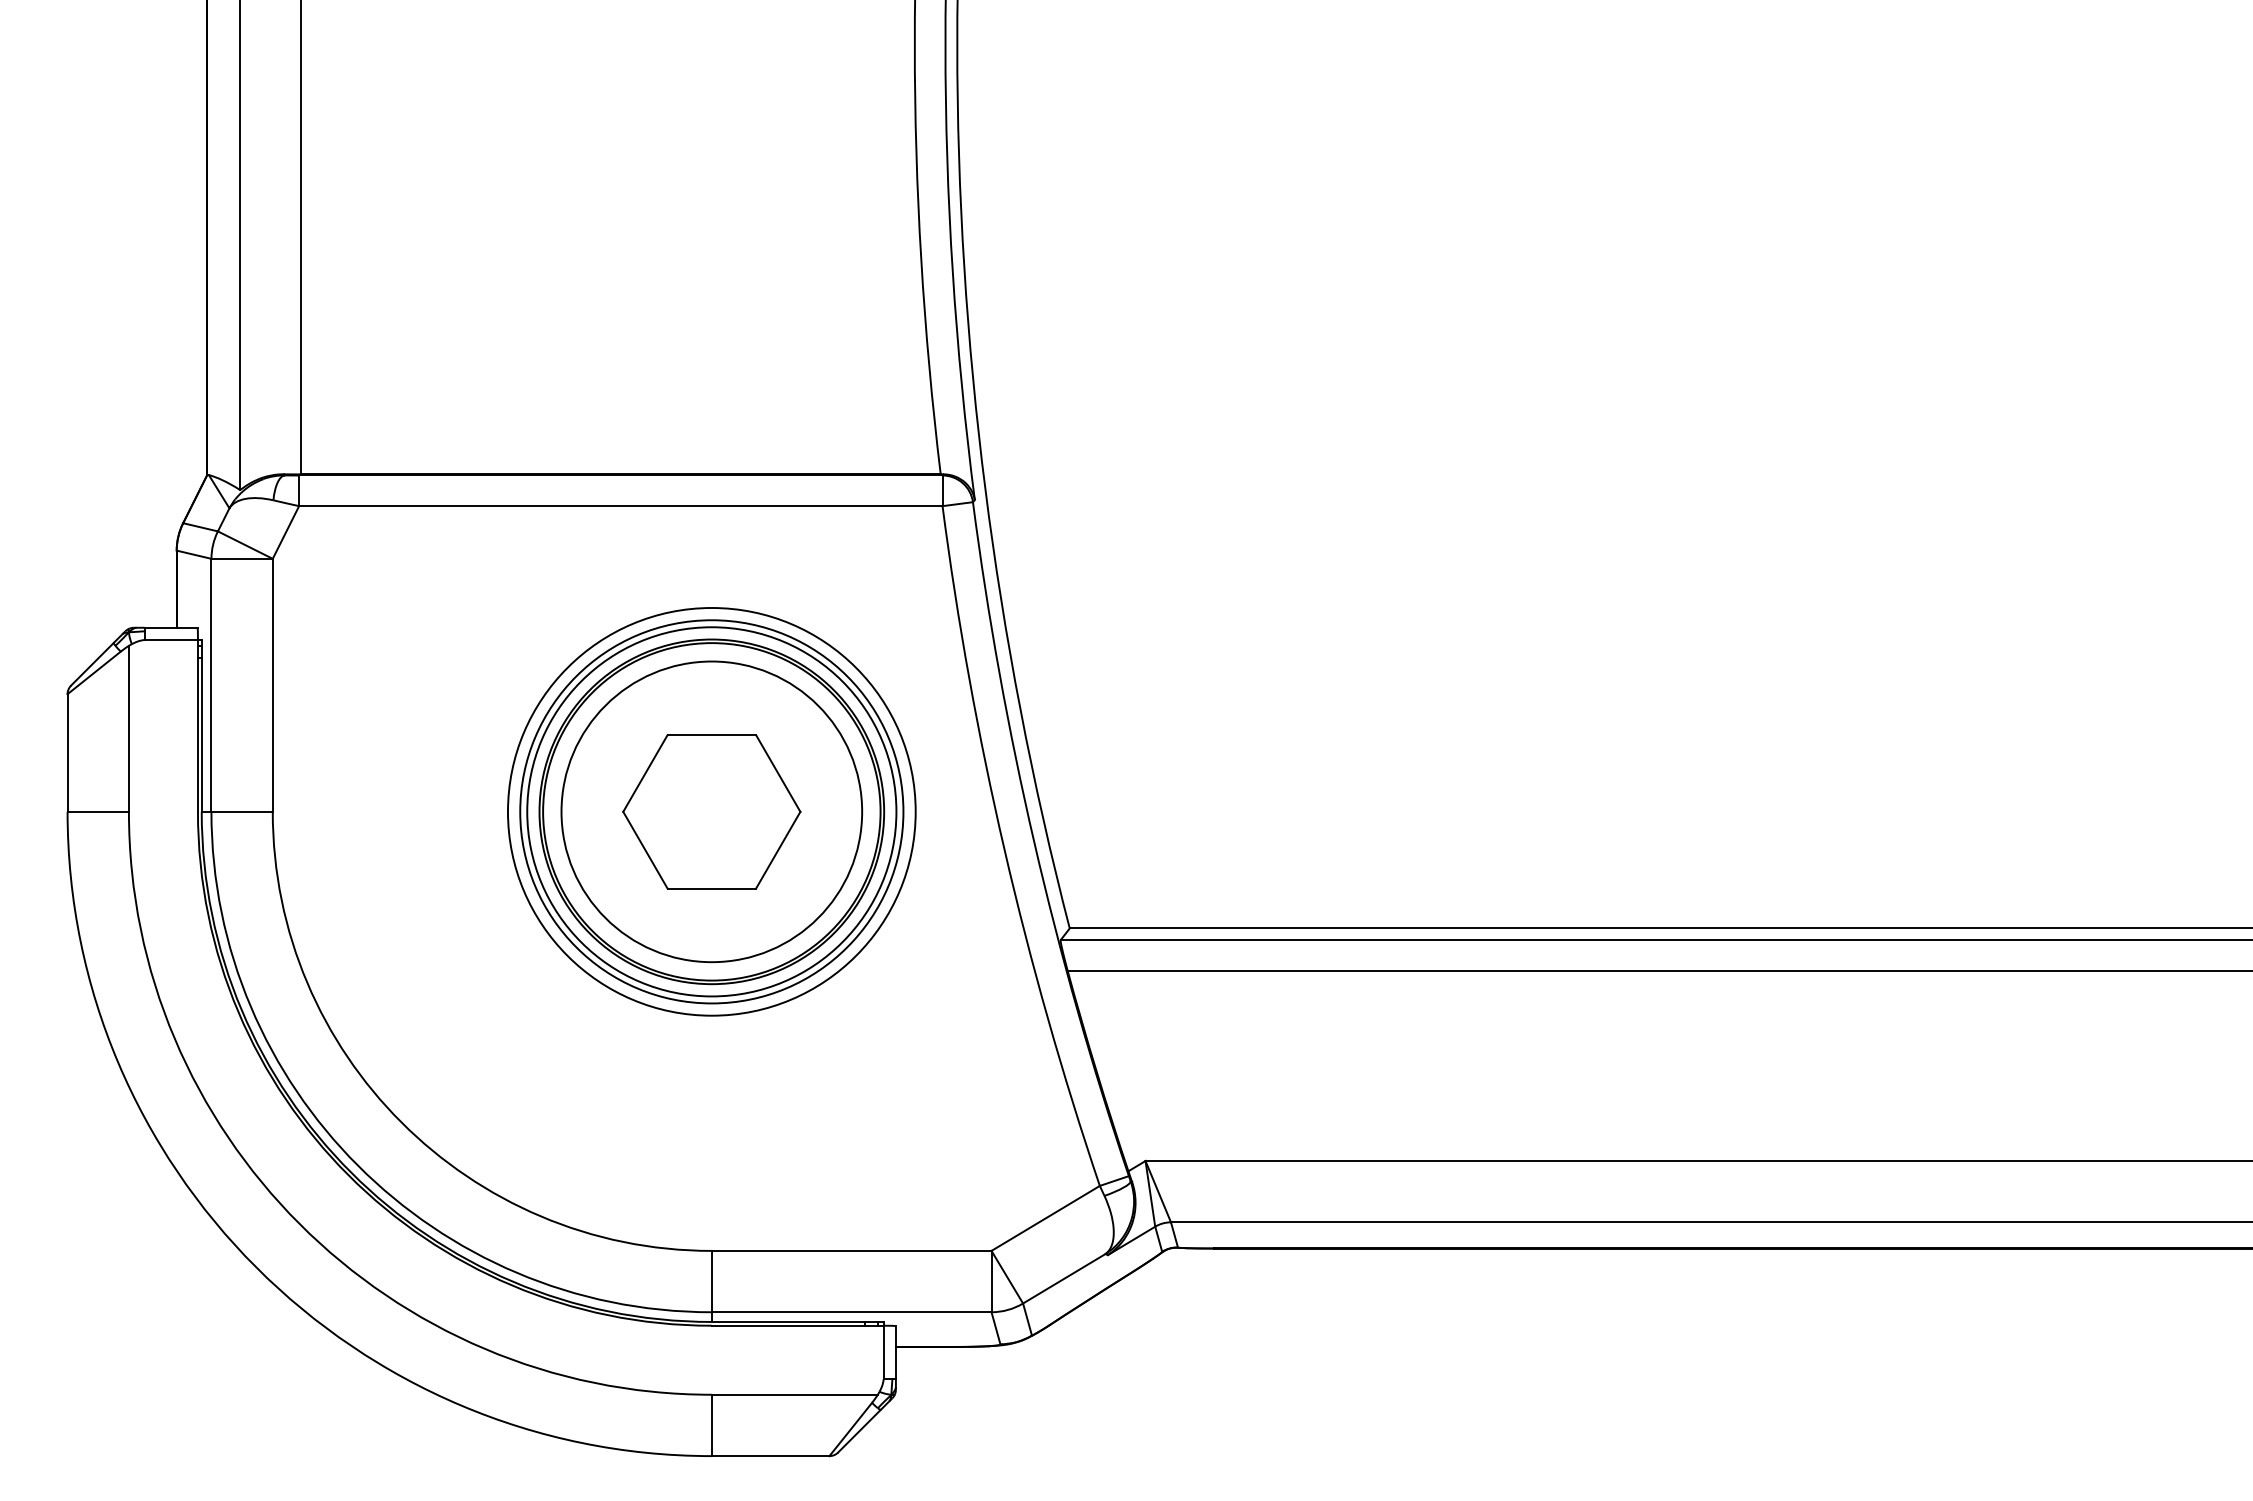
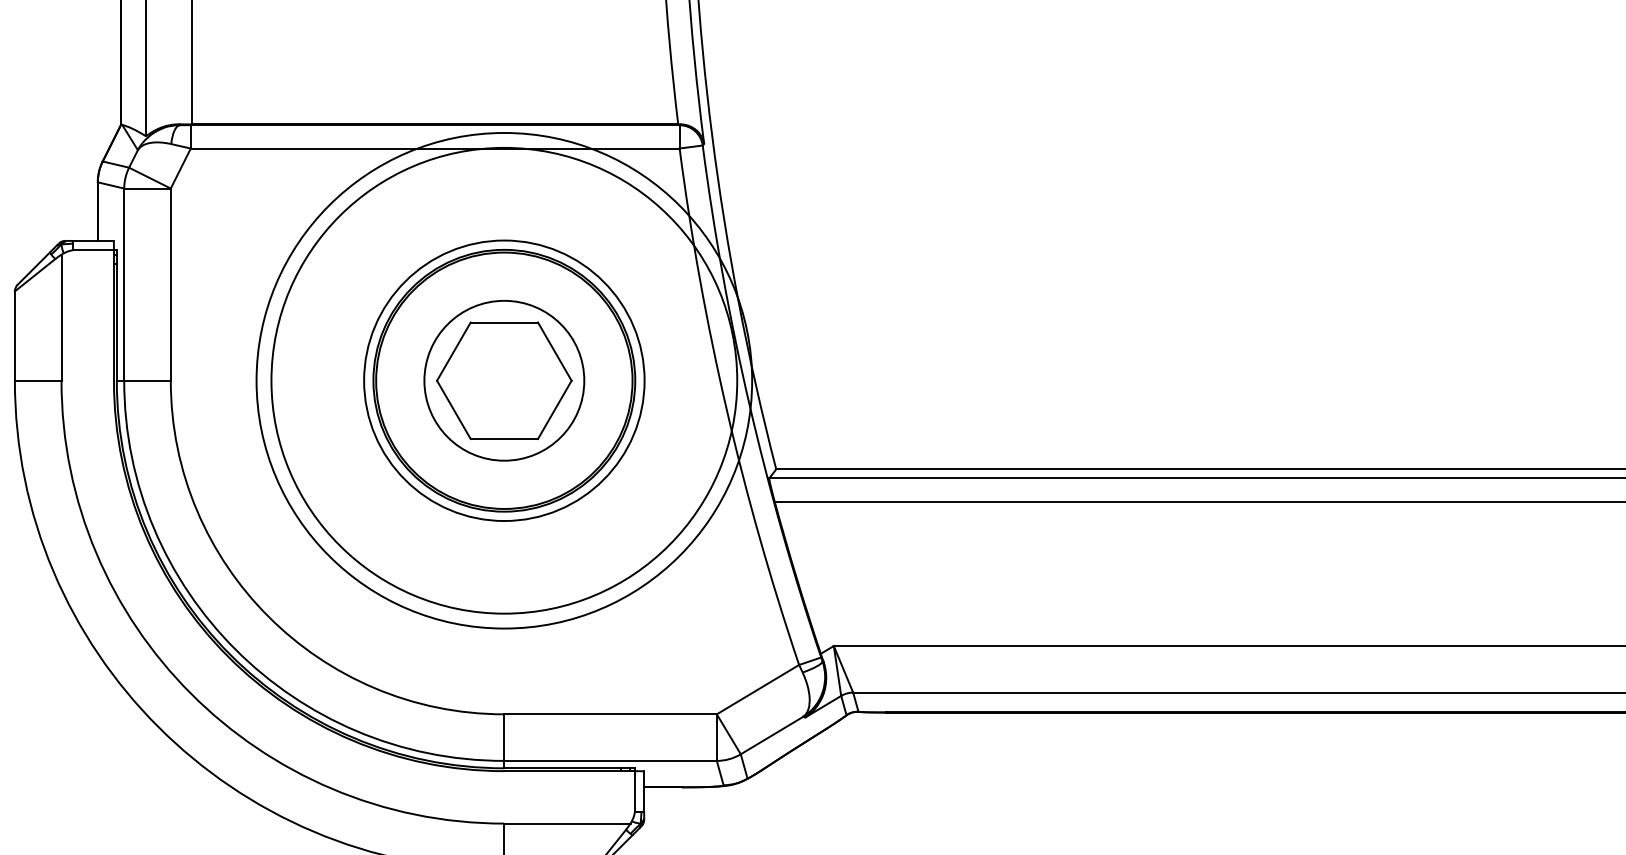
circle: (711, 811) -> (504, 380), size x0.7
circle: (711, 811) -> (504, 380), size x1.6
circle: (711, 811) -> (504, 380), size x1.6

